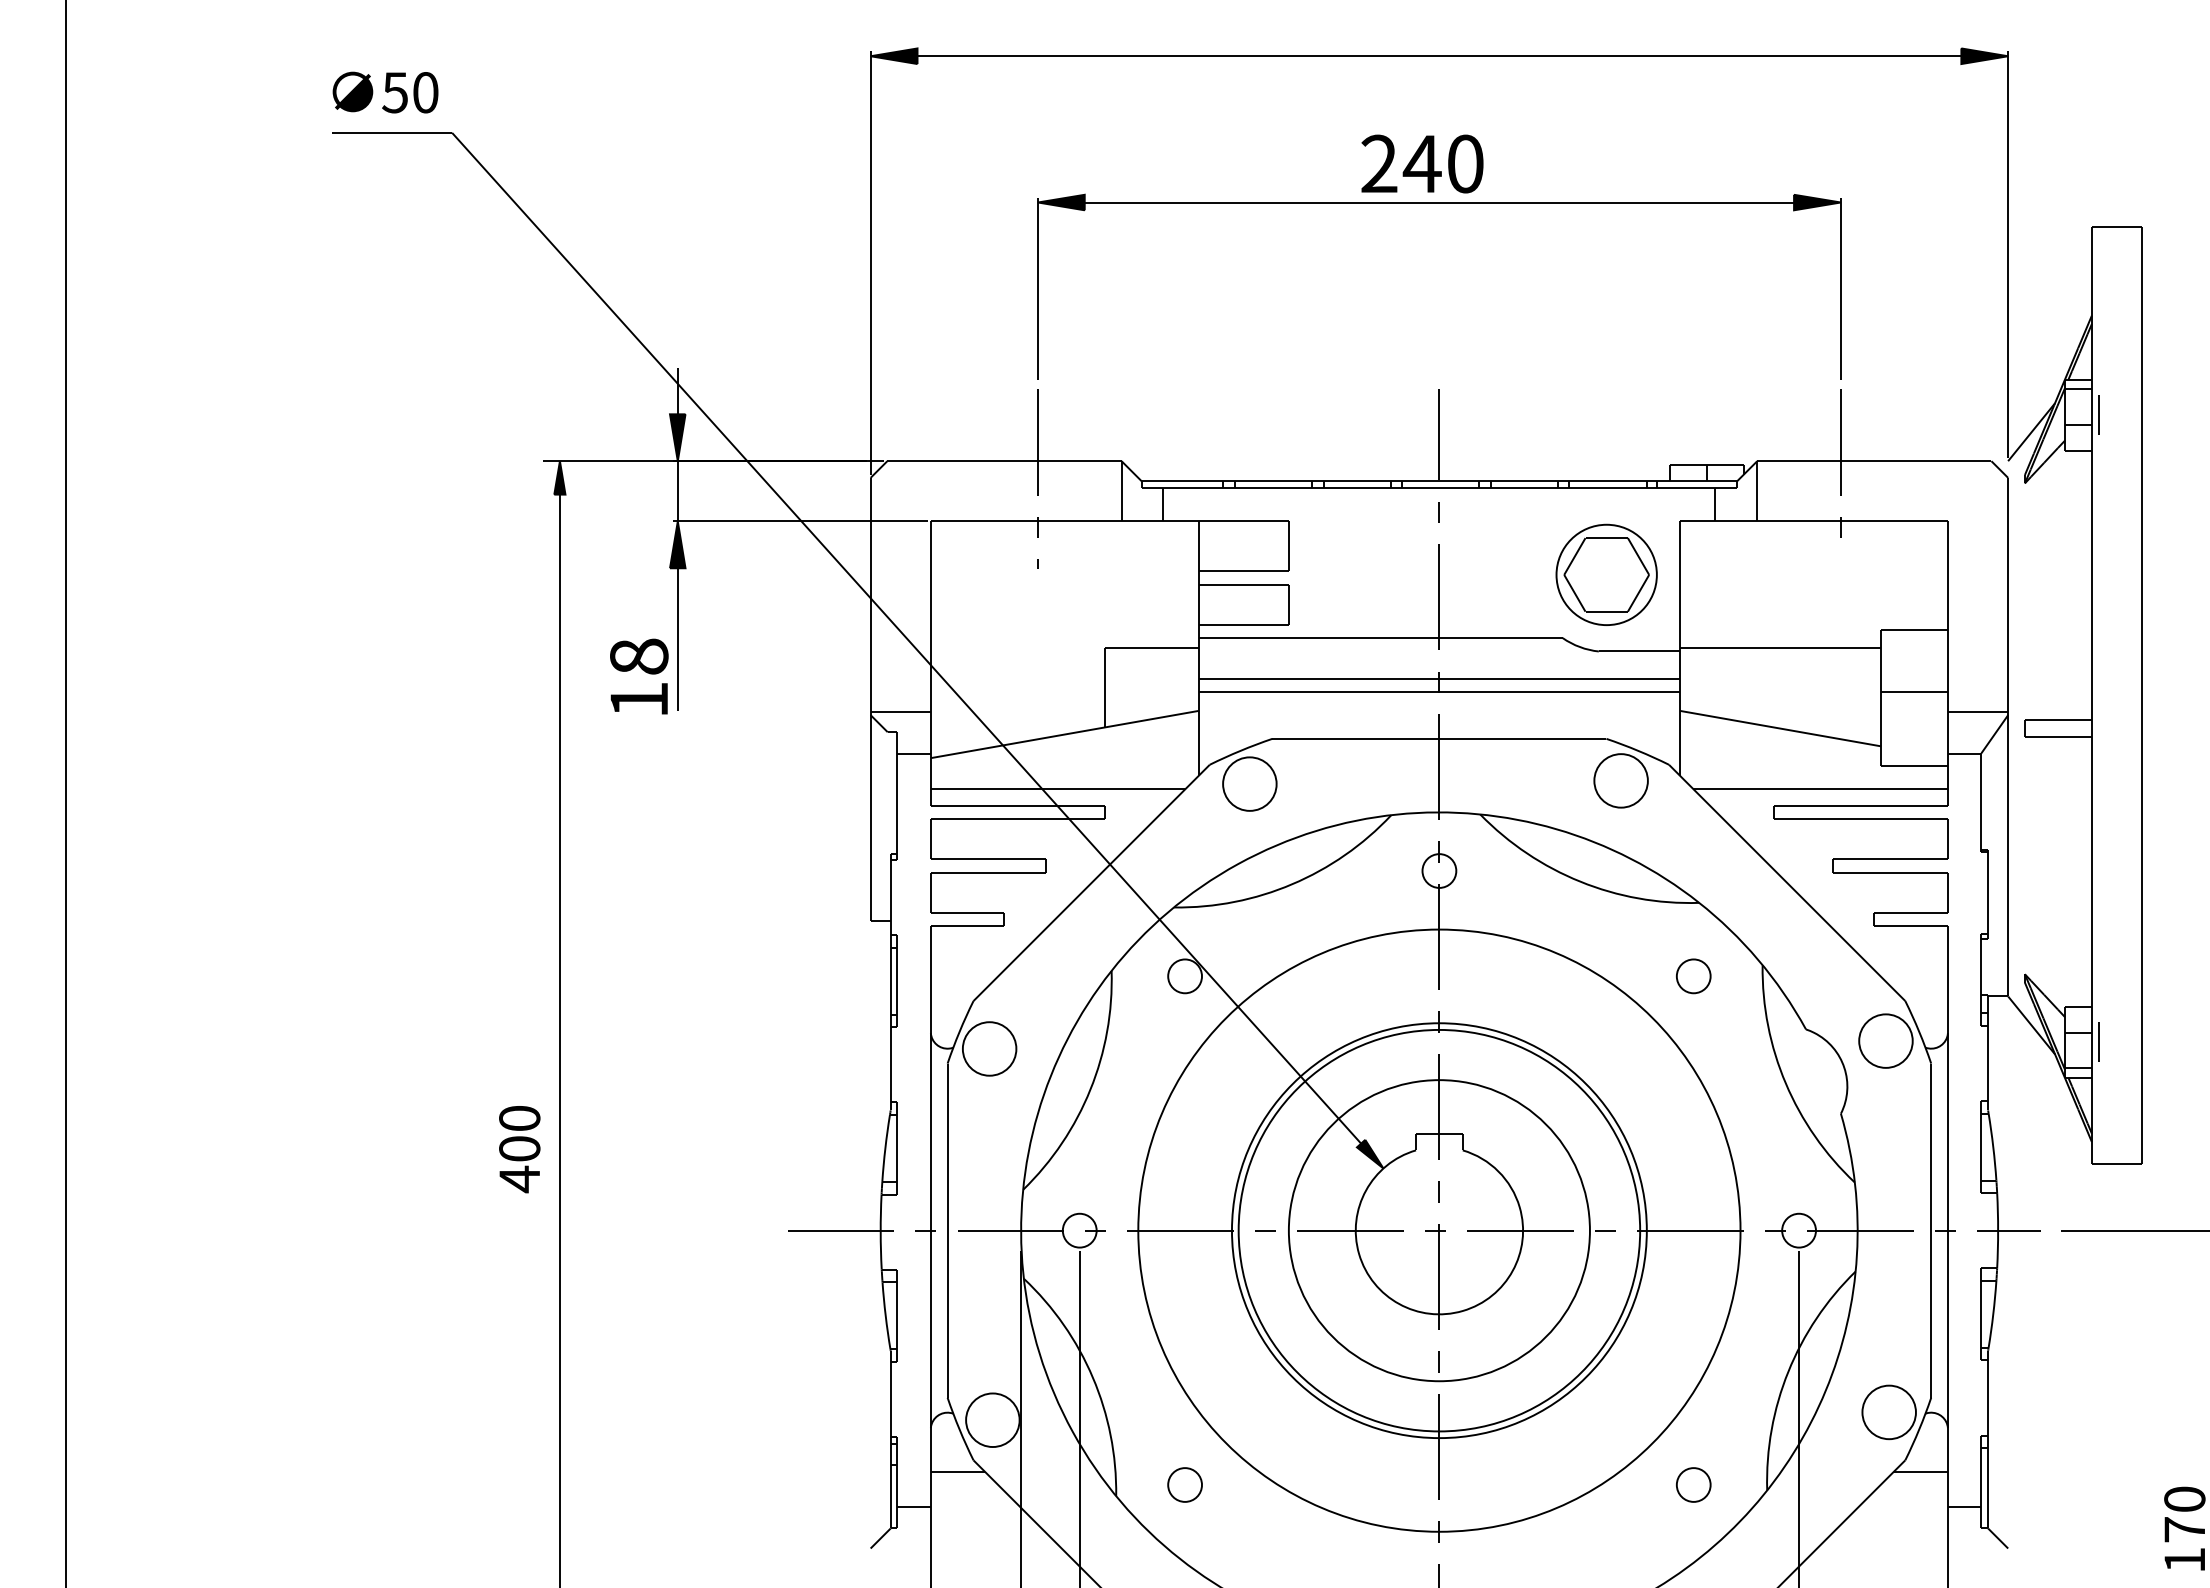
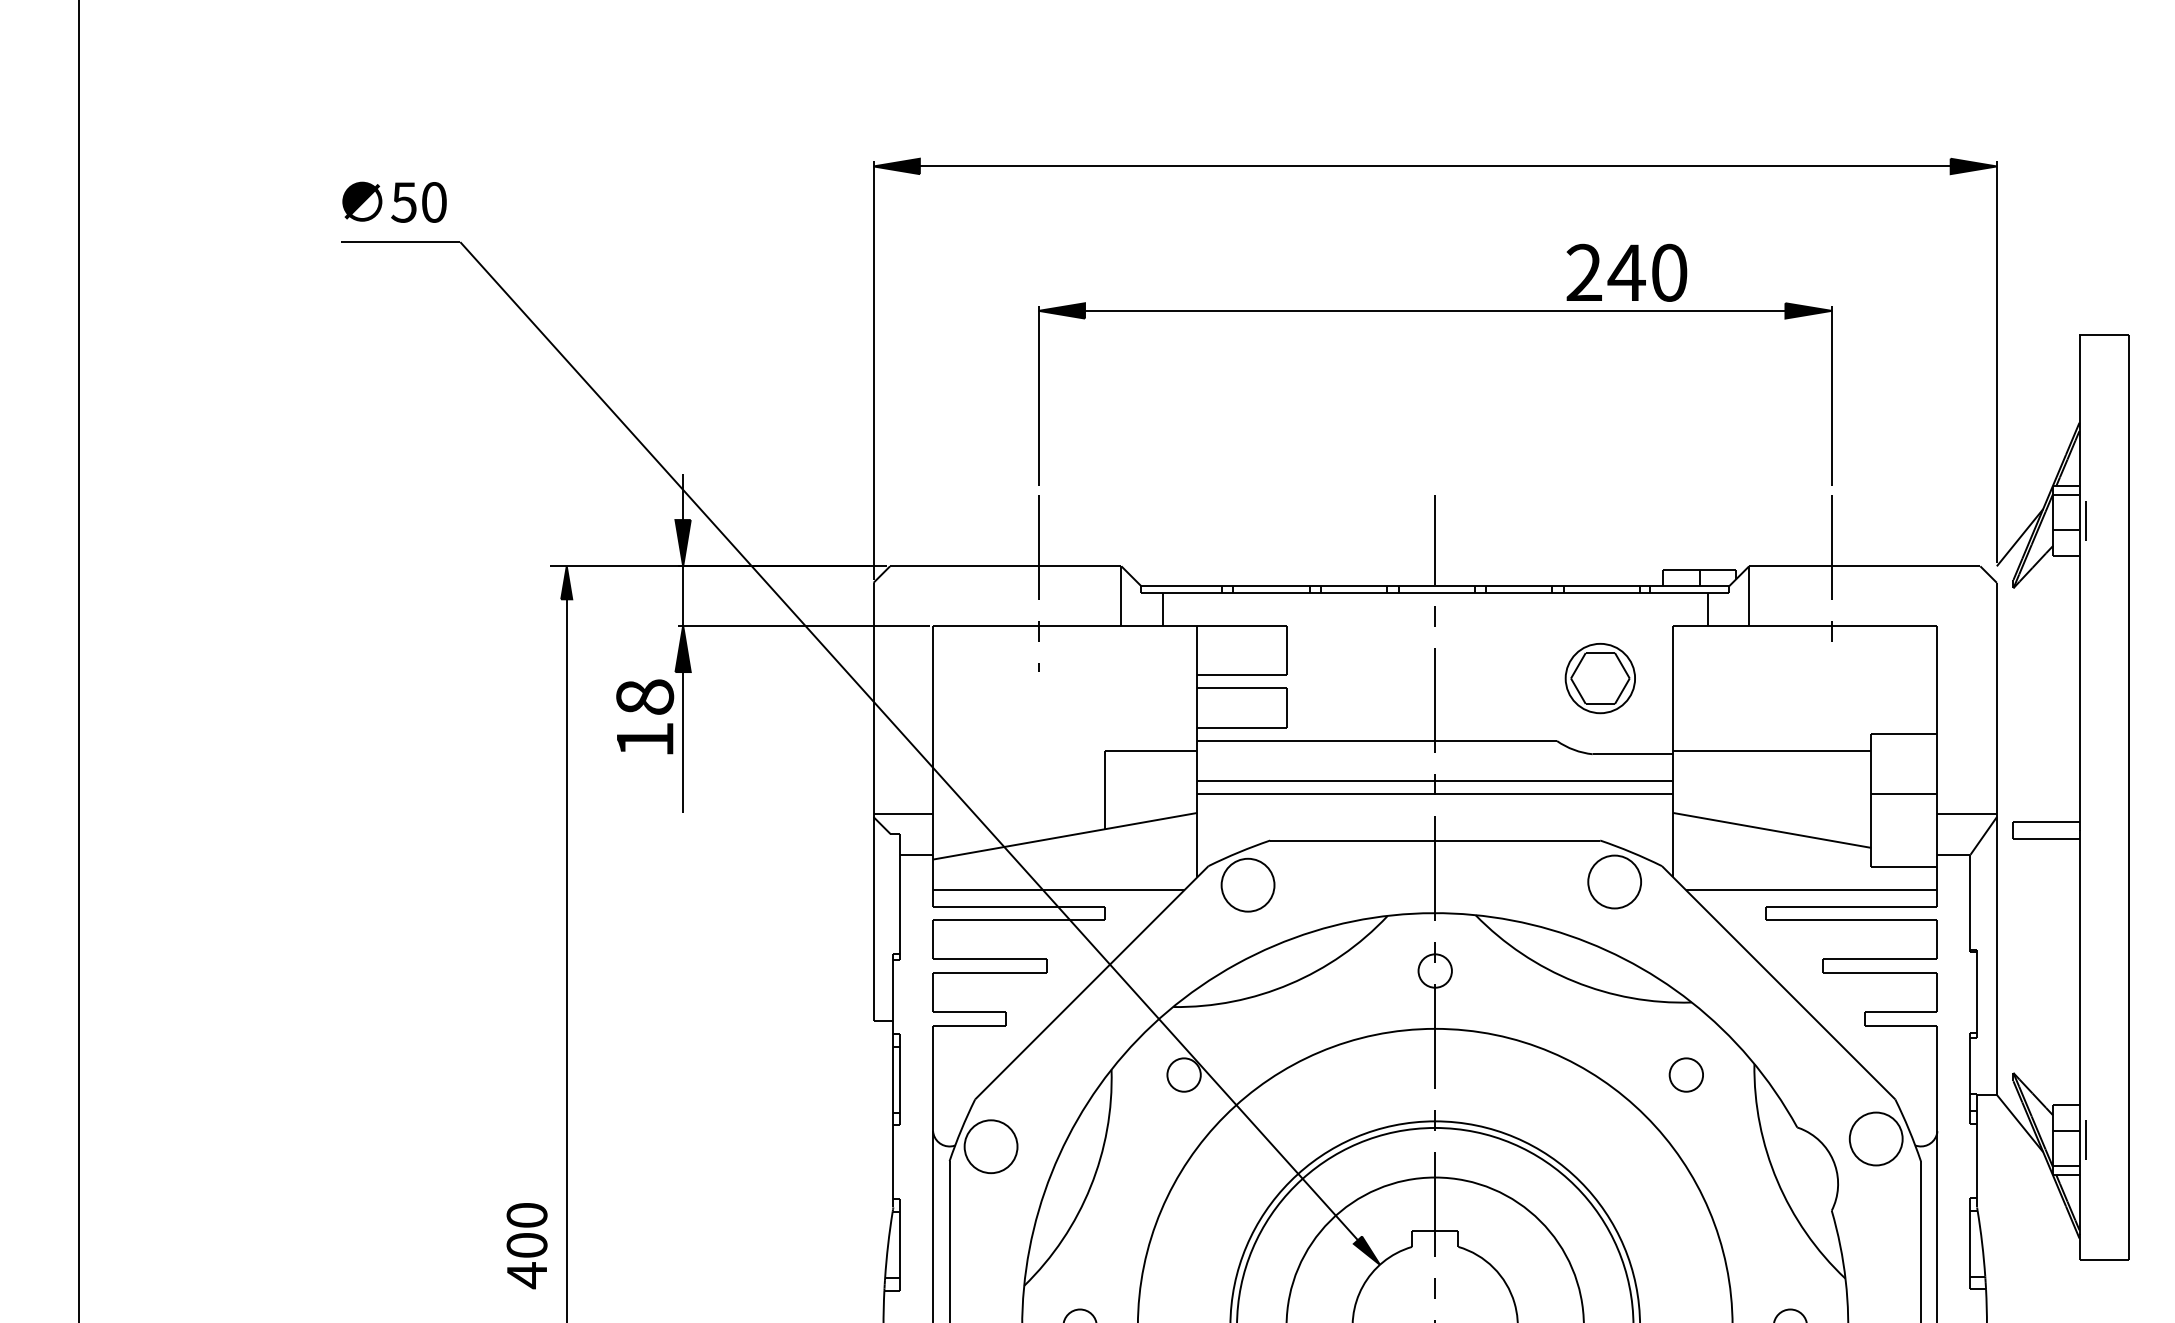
text: (1422, 163) -> (1626, 272), moved
part: (1606, 574) -> (1600, 678), size x0.7
text: (639, 676) -> (645, 716), moved

